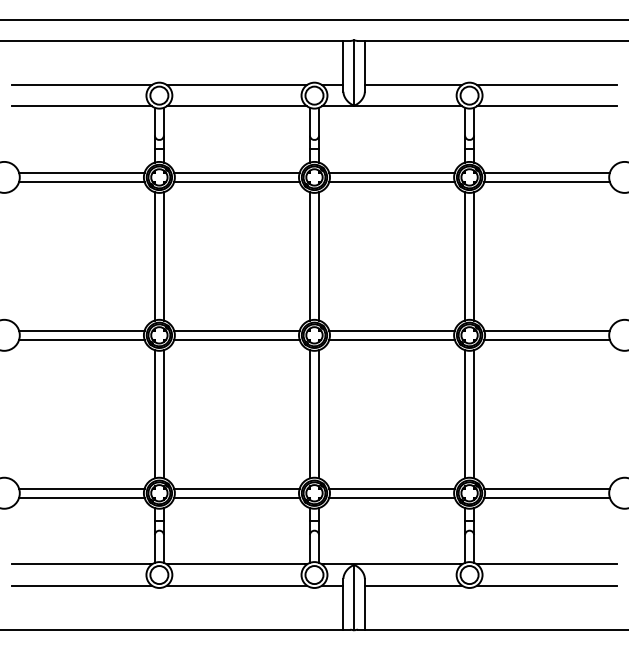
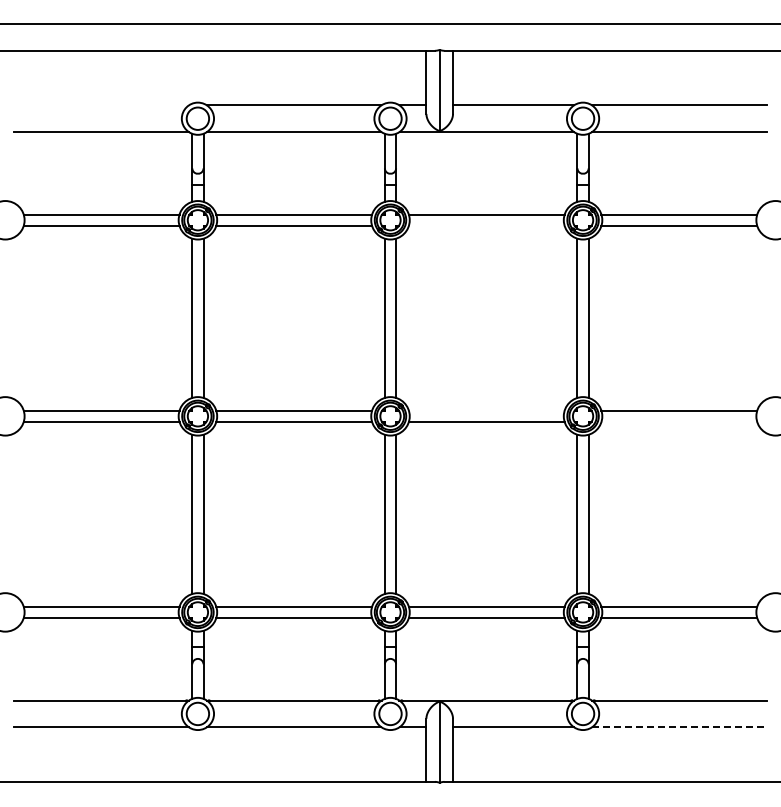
line: (81, 84) -> (101, 105), removed
line: (391, 181) -> (486, 225), removed
line: (391, 330) -> (486, 410), removed
line: (547, 339) -> (679, 421), removed
line: (547, 585) -> (679, 727), solid -> dashed

